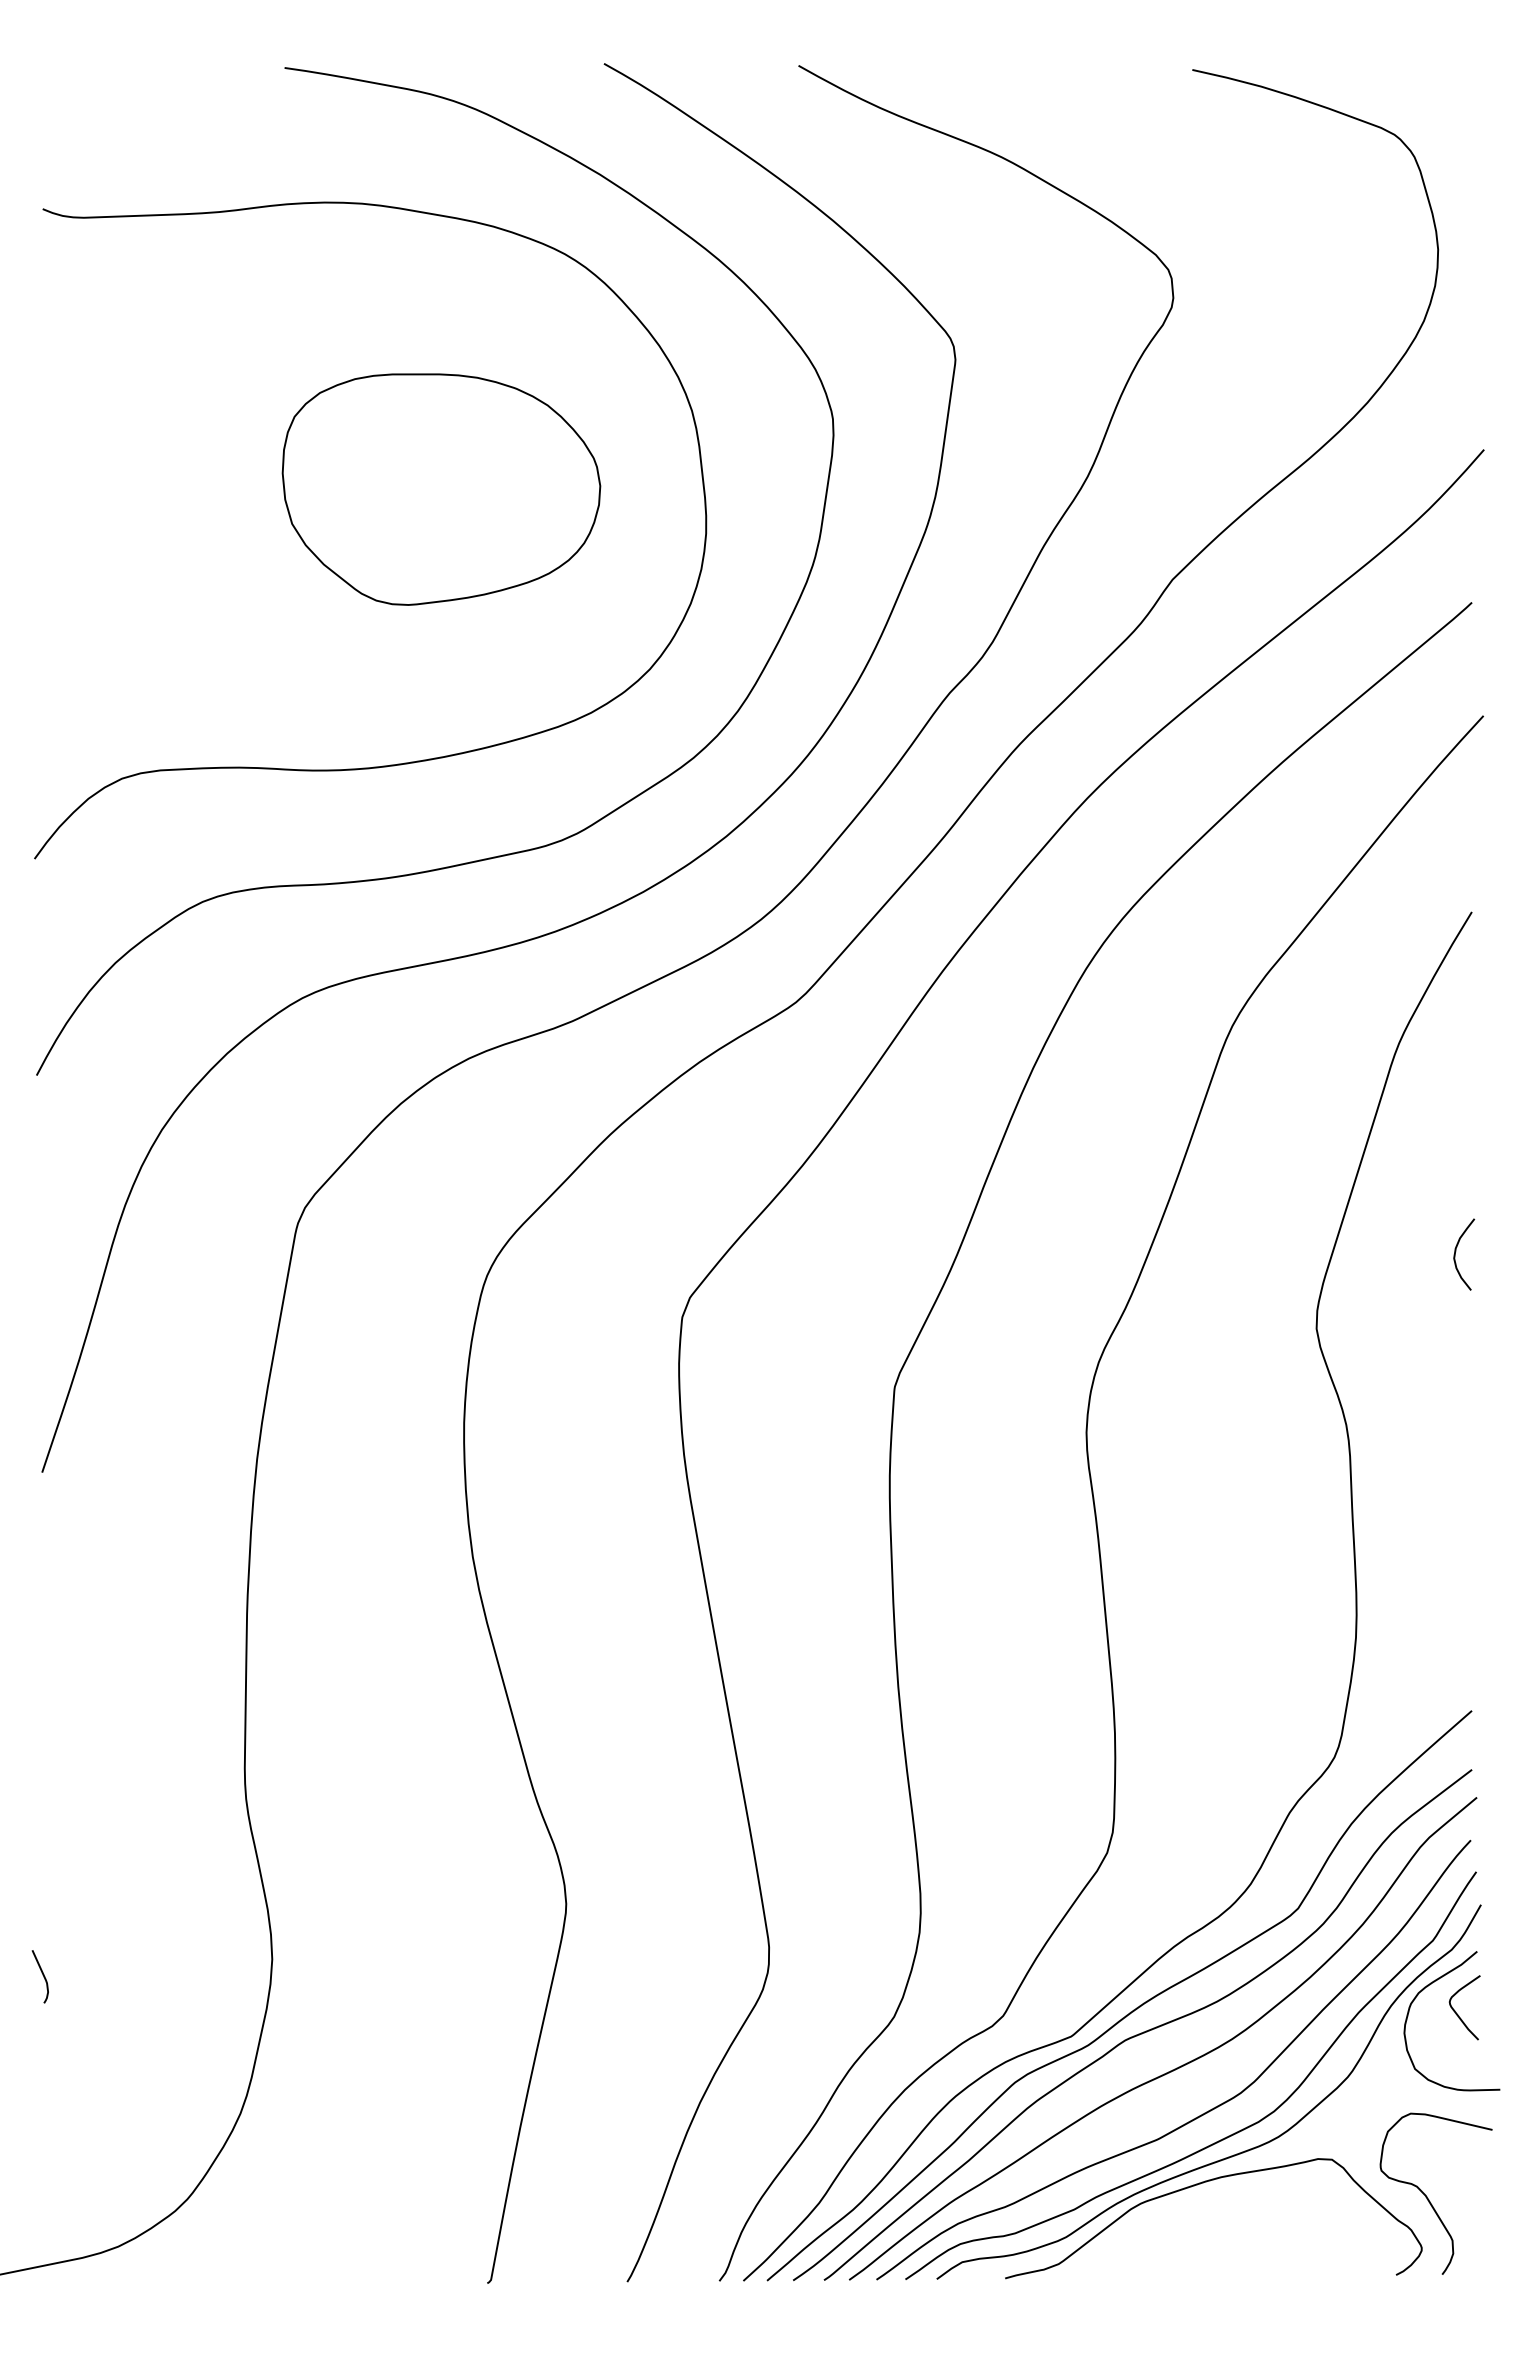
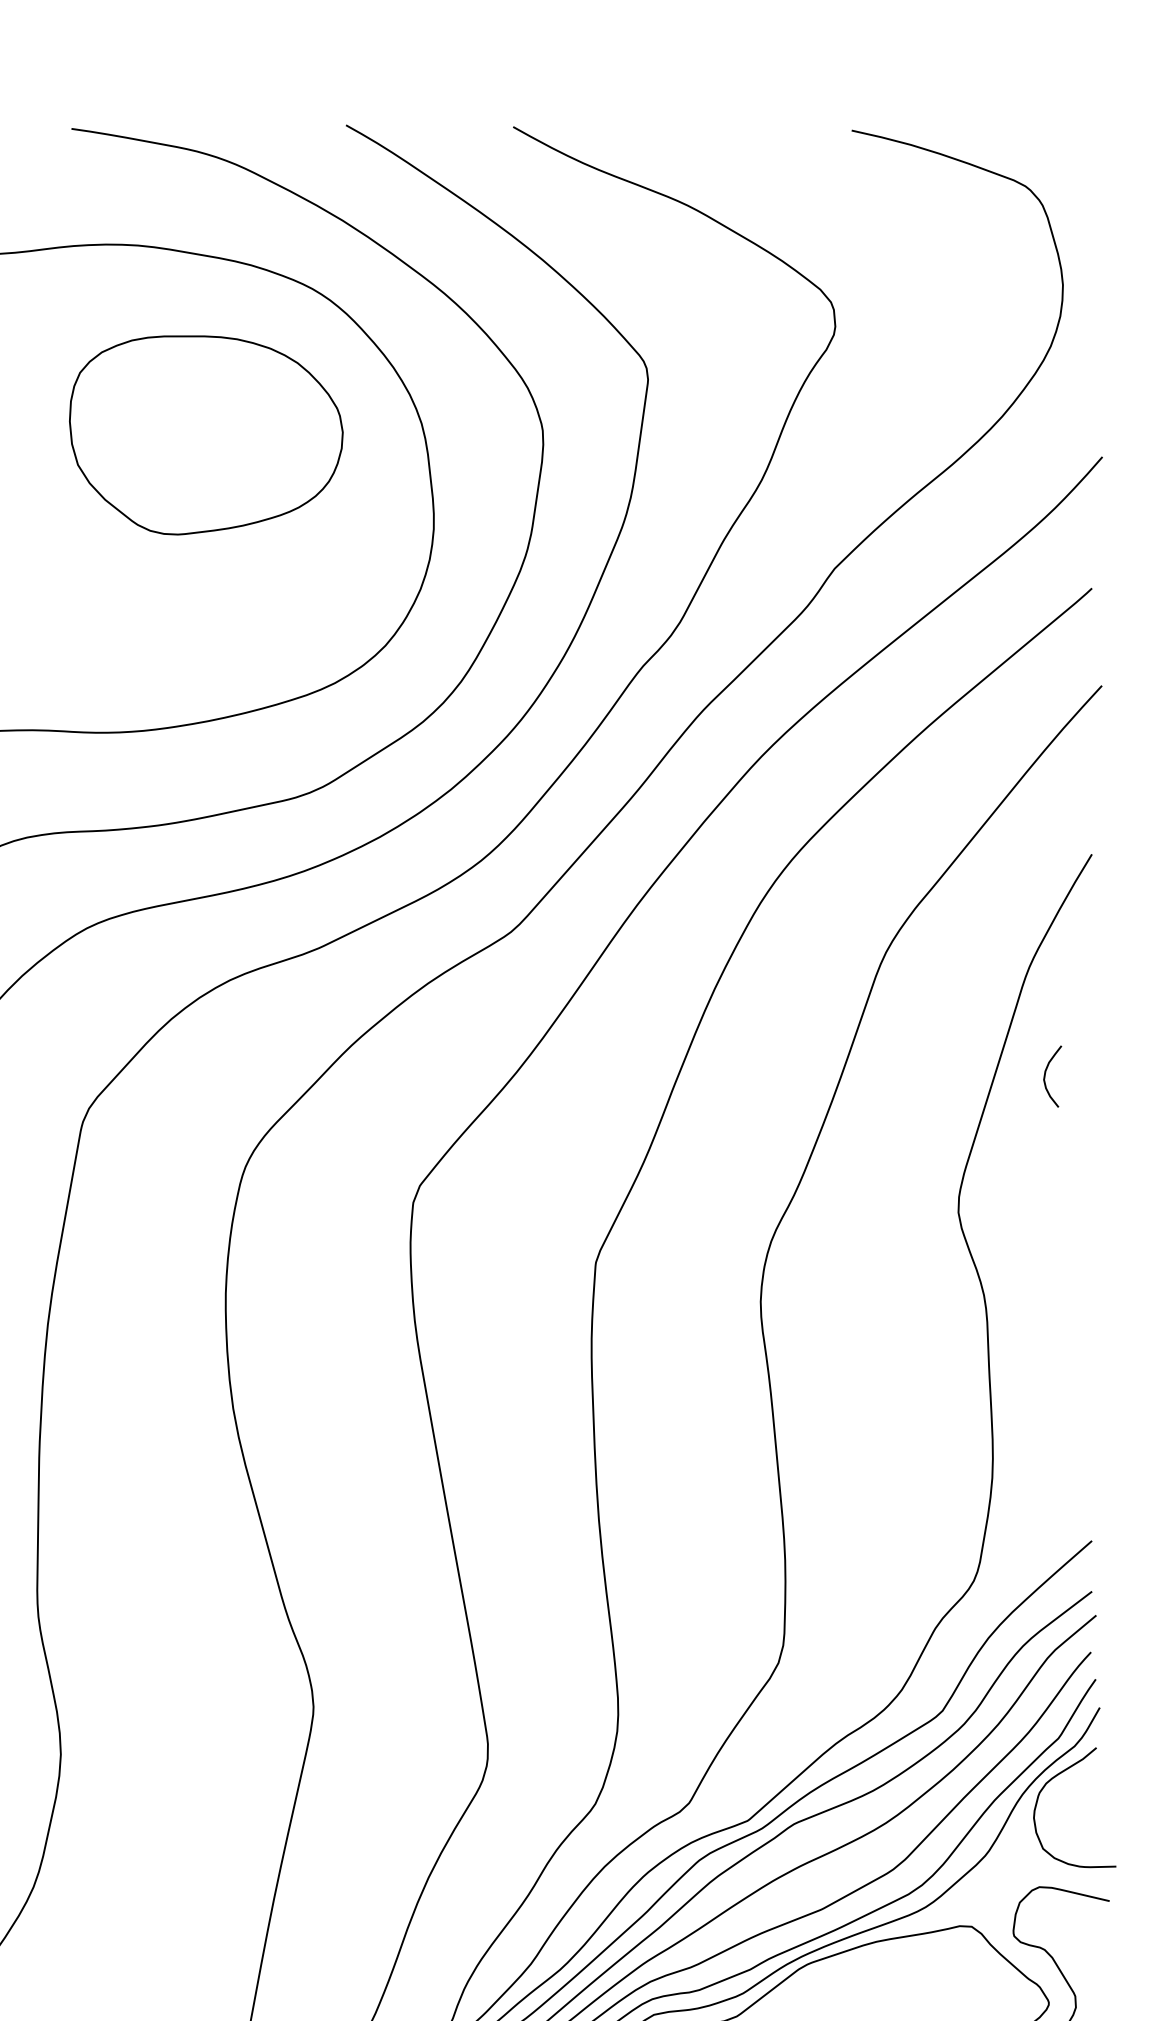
part: (441, 489) -> (206, 435), moved
curve: (1456, 1251) -> (1046, 1073), moved
curve: (1457, 2013) -> (1079, 1801), removed

